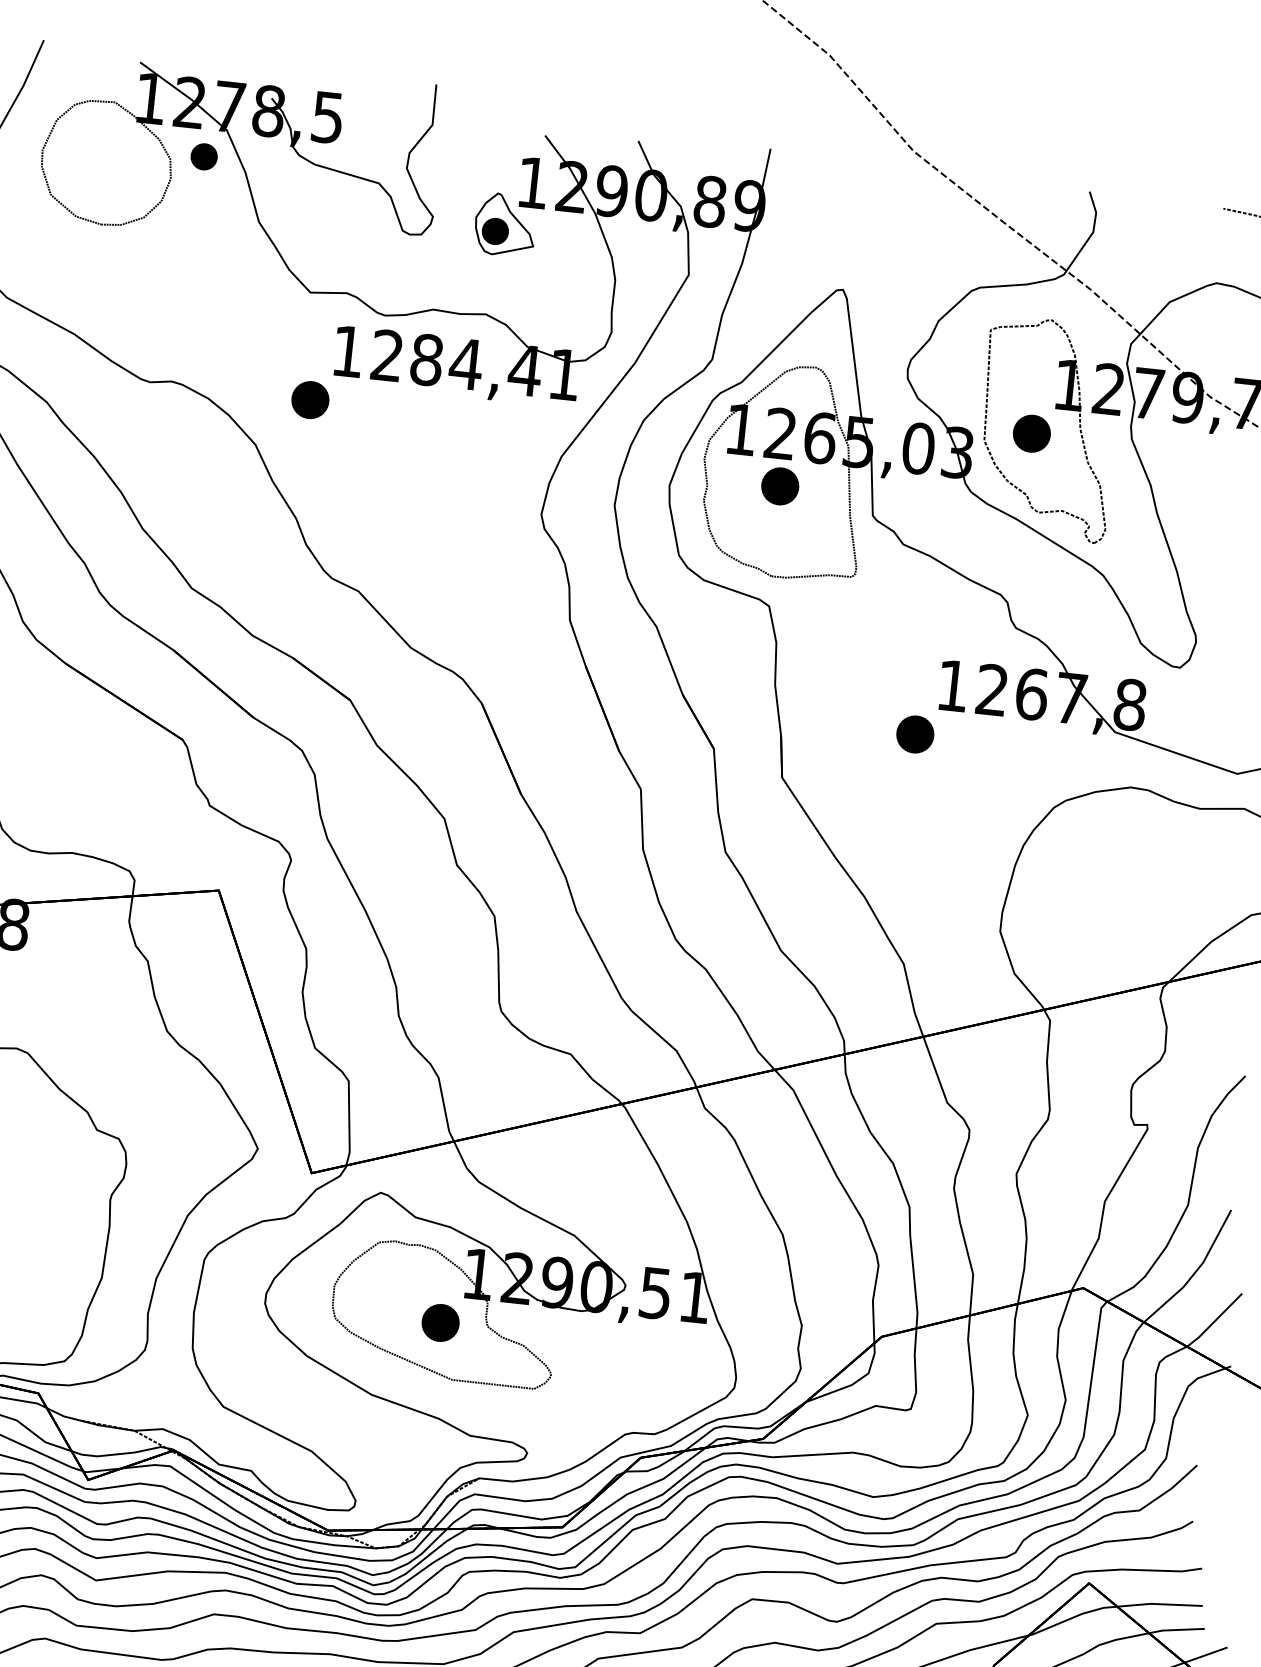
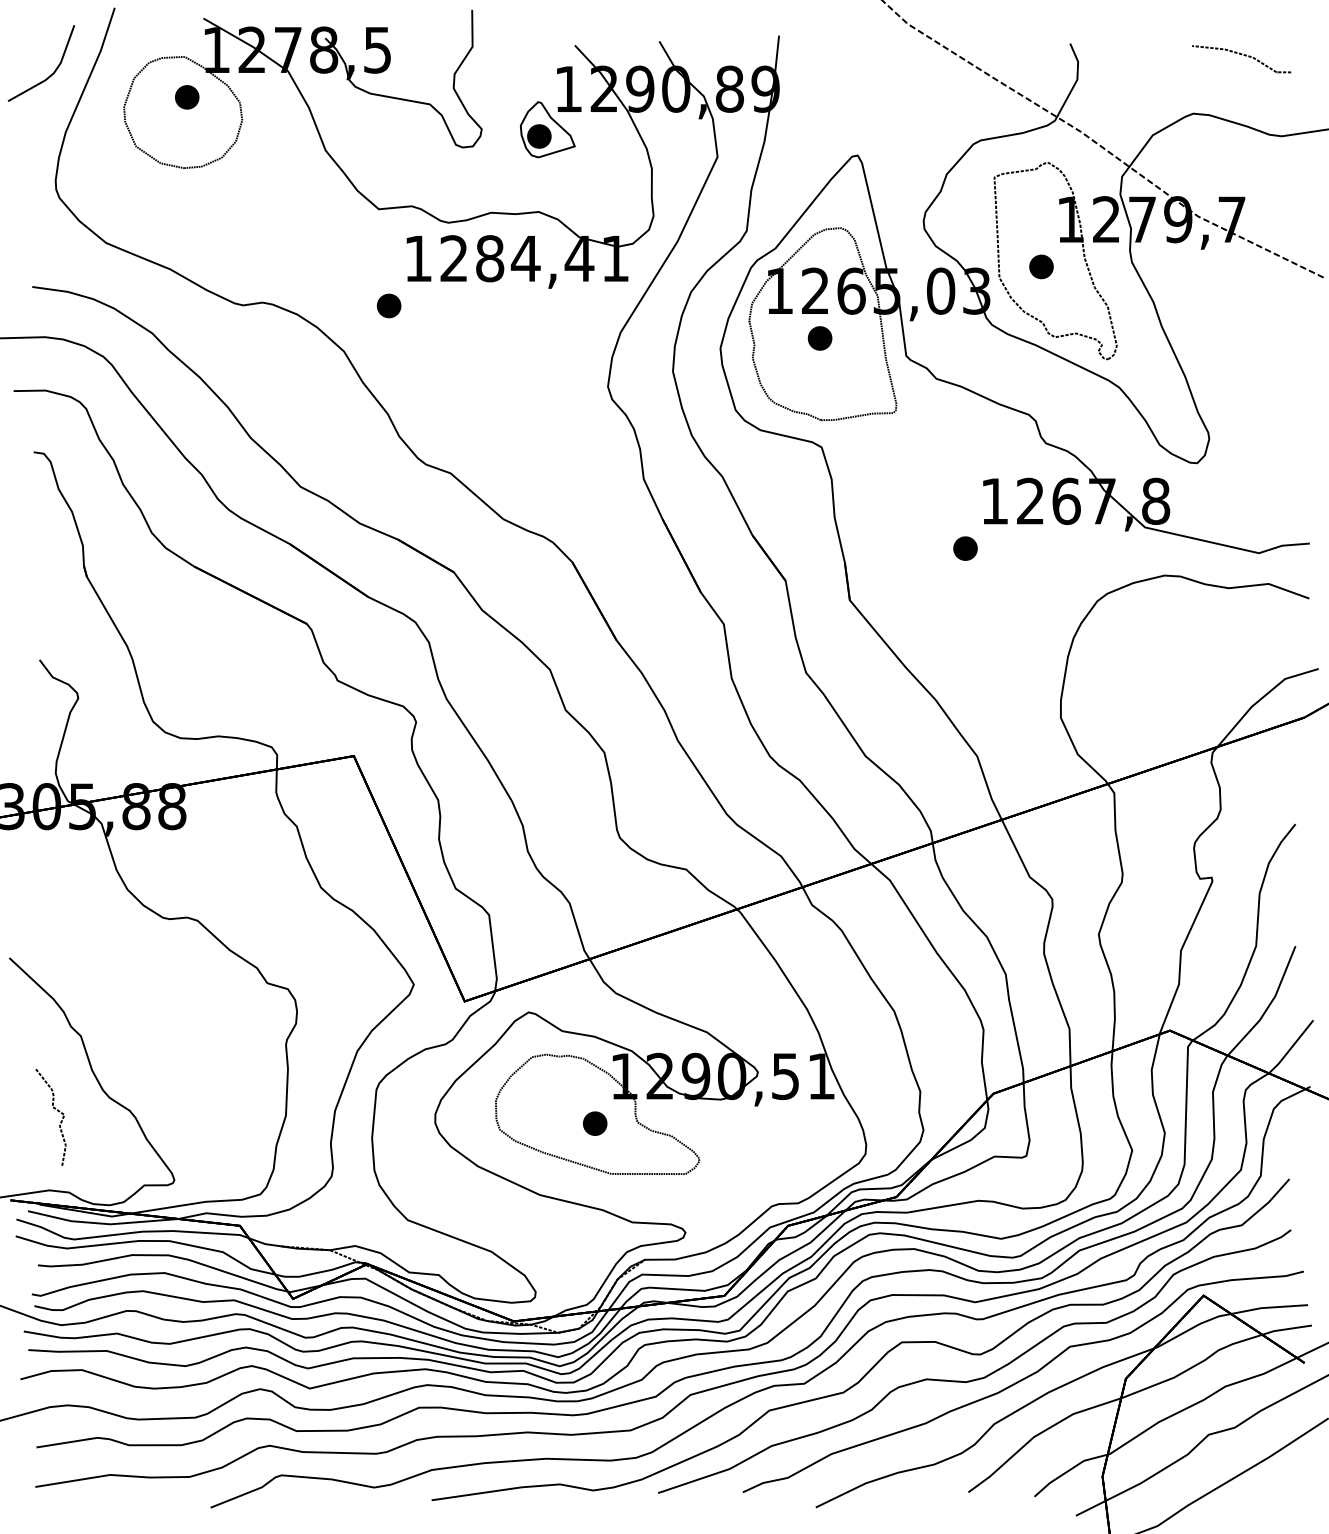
part: (204, 157) -> (187, 97), moved
part: (309, 399) -> (388, 305), size x0.71
part: (1031, 433) -> (1041, 266), size x0.71
part: (779, 486) -> (819, 338), size x0.71
part: (915, 734) -> (965, 548), size x0.71
part: (441, 1322) -> (595, 1123), size x0.71

